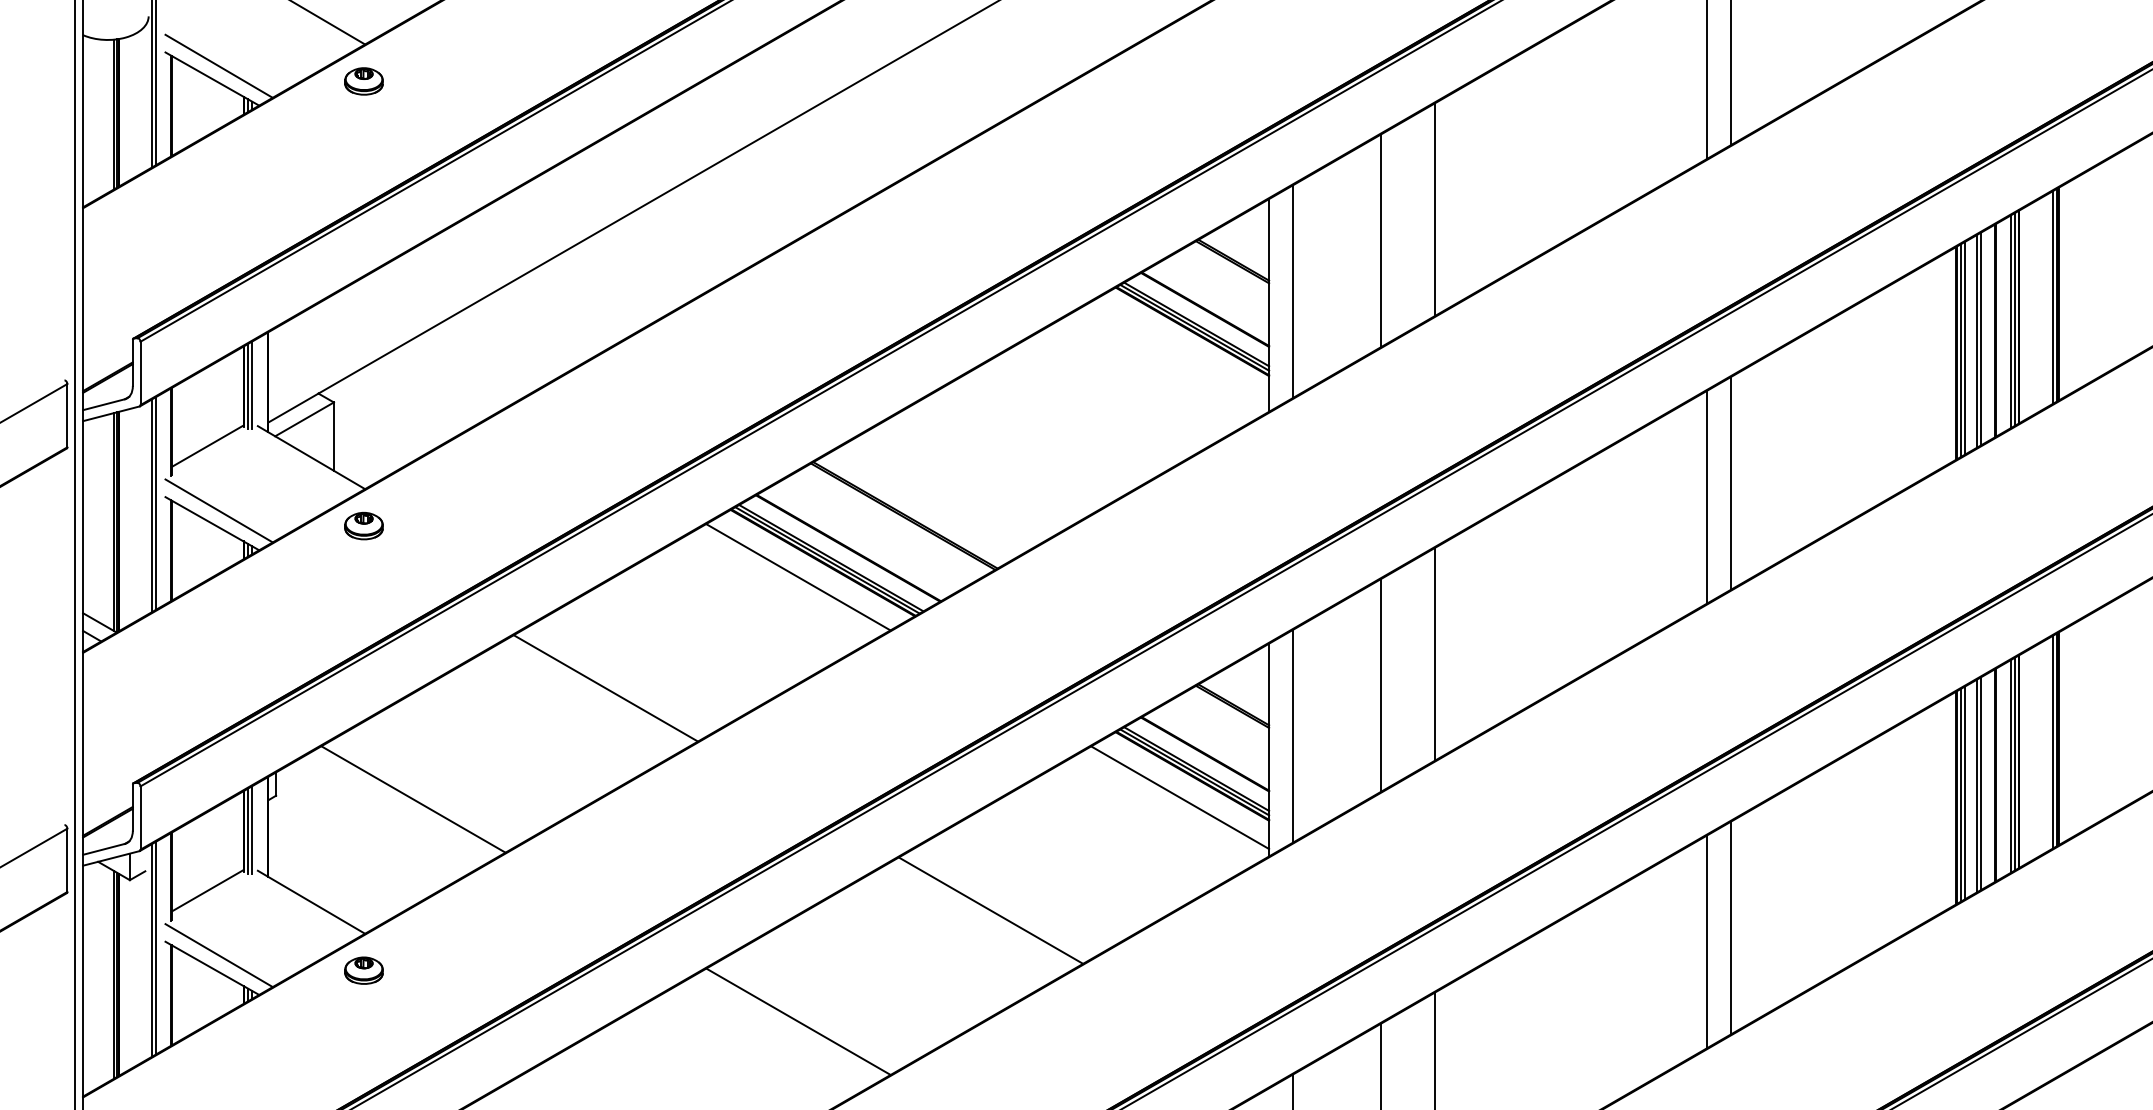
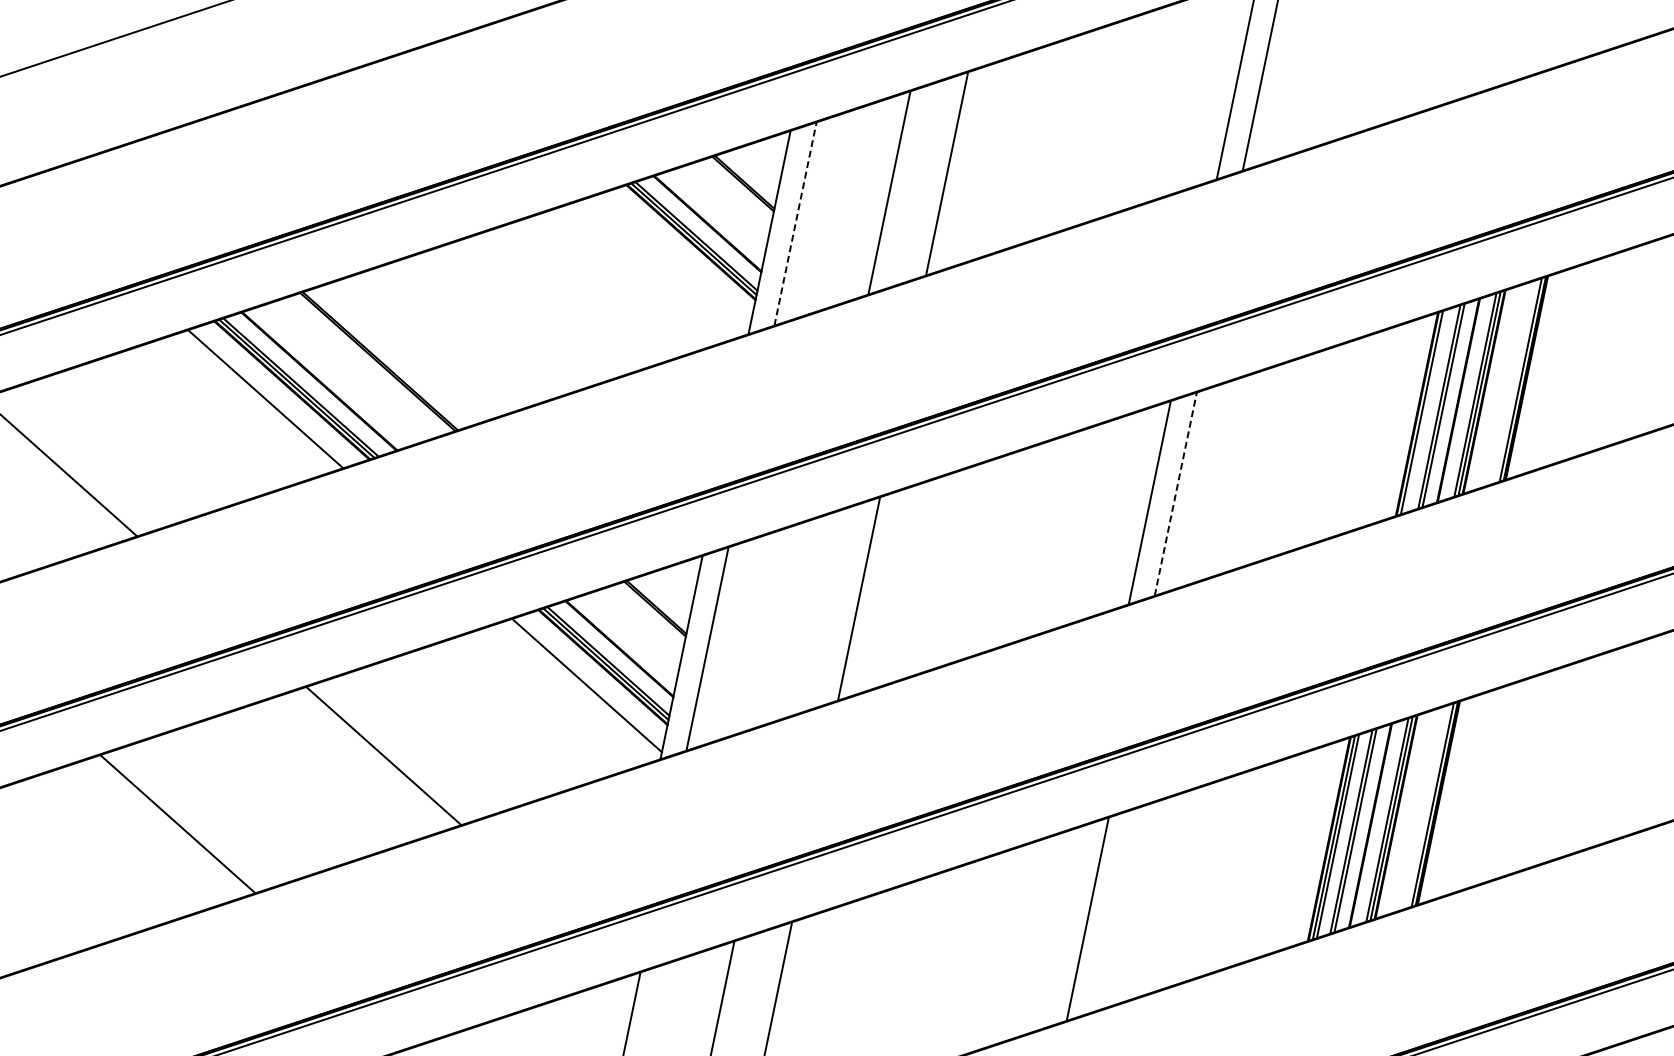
line: (1293, 290) -> (795, 223), solid -> dashed
line: (1964, 348) -> (1425, 411), removed
line: (1730, 482) -> (1175, 493), solid -> dashed
line: (1381, 685) -> (801, 618), removed
line: (1706, 941) -> (1061, 927), removed

